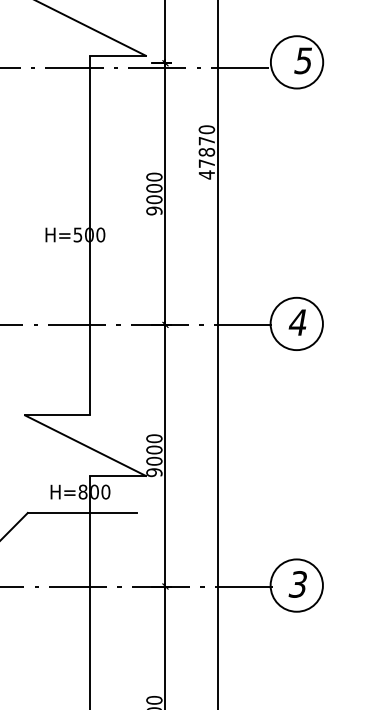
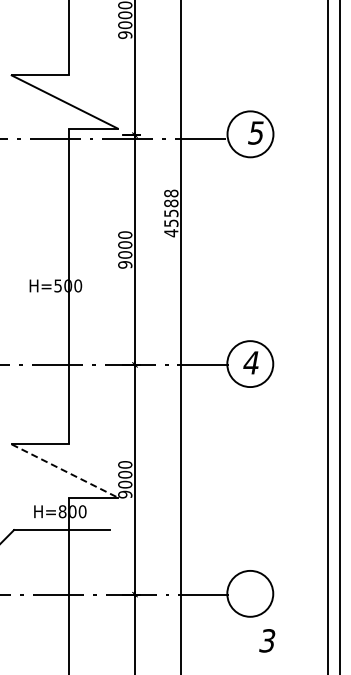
text: (207, 145) -> (171, 207), 47870 -> 45588
line: (86, 446) -> (65, 471), solid -> dashed
text: (298, 584) -> (267, 640), moved

